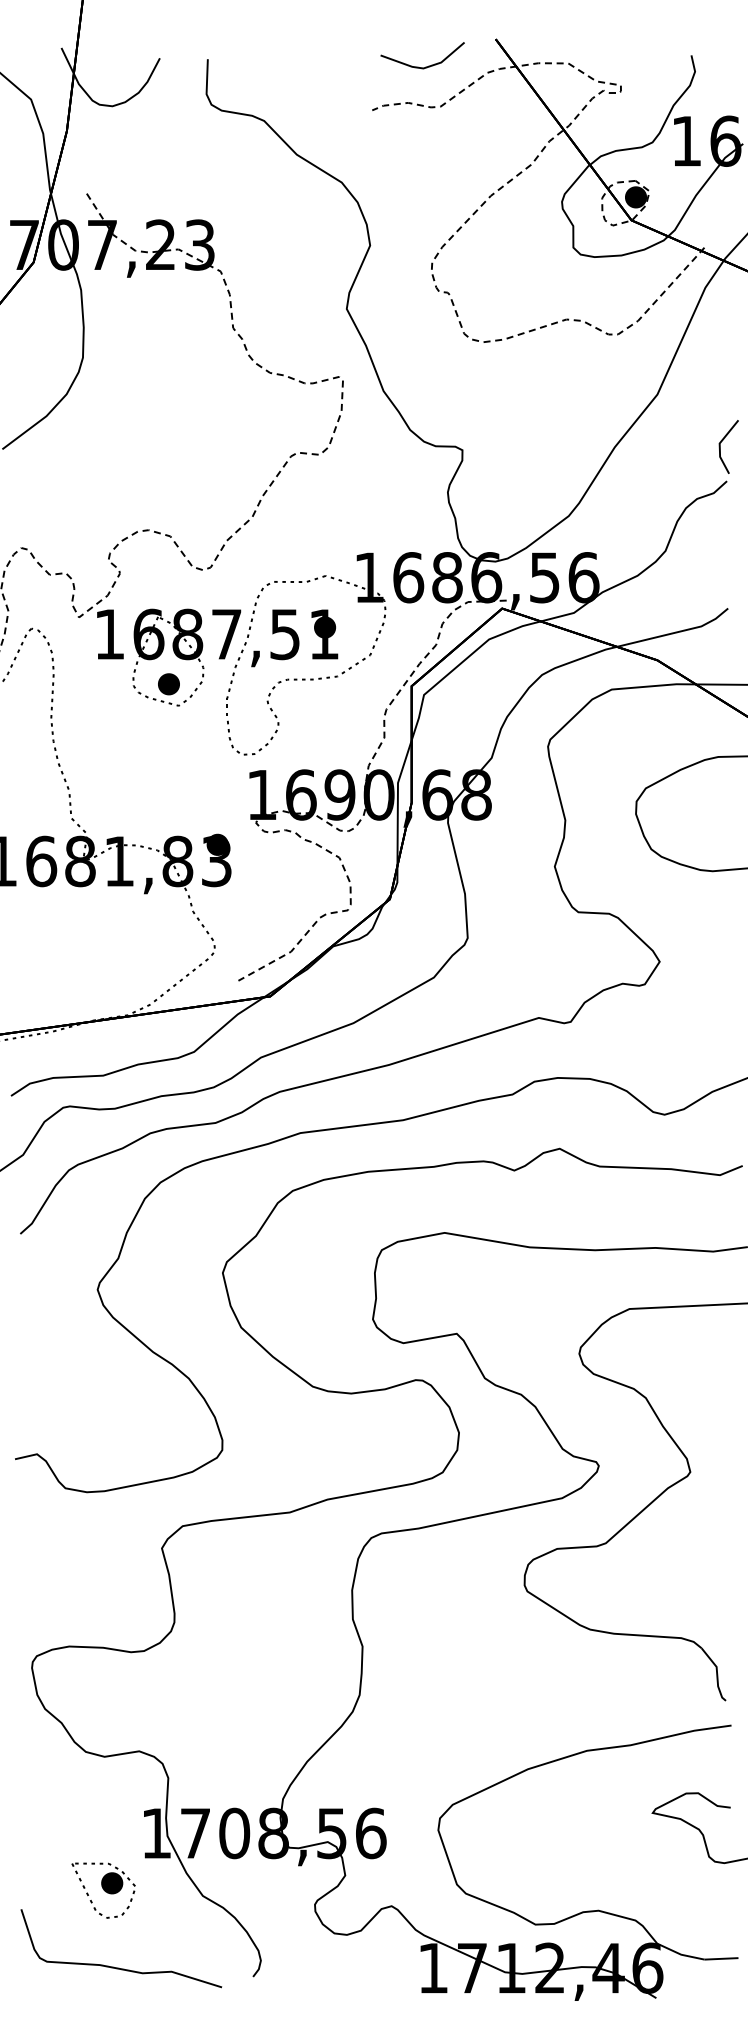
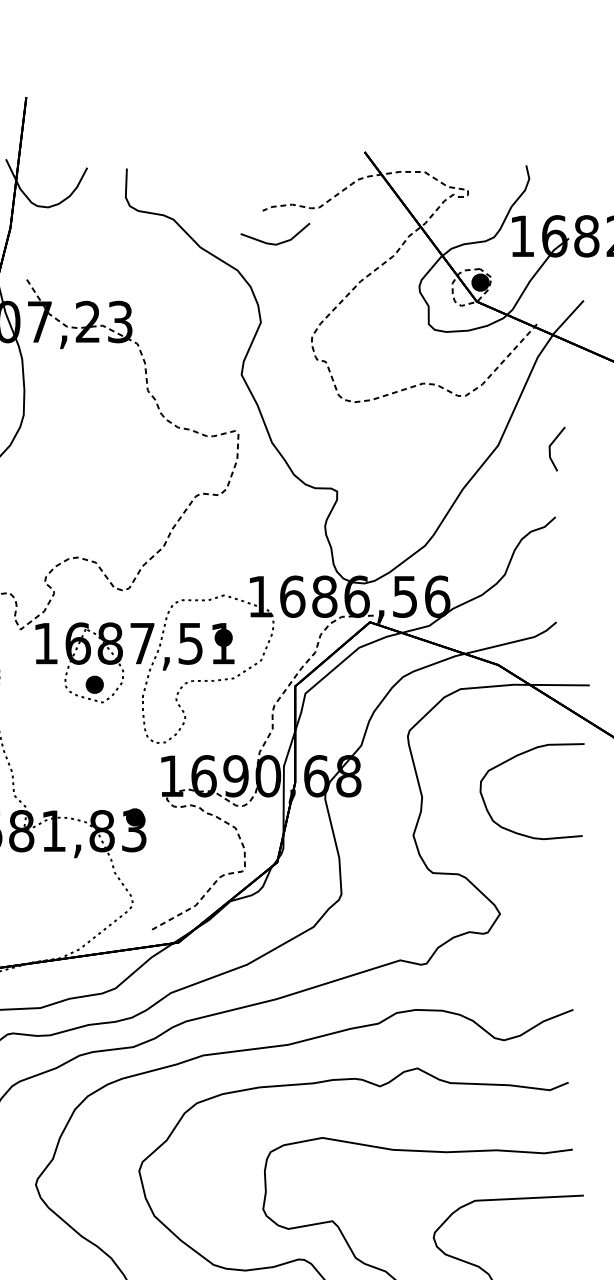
line: (425, 66) -> (277, 243), moved
line: (723, 440) -> (552, 443), moved

